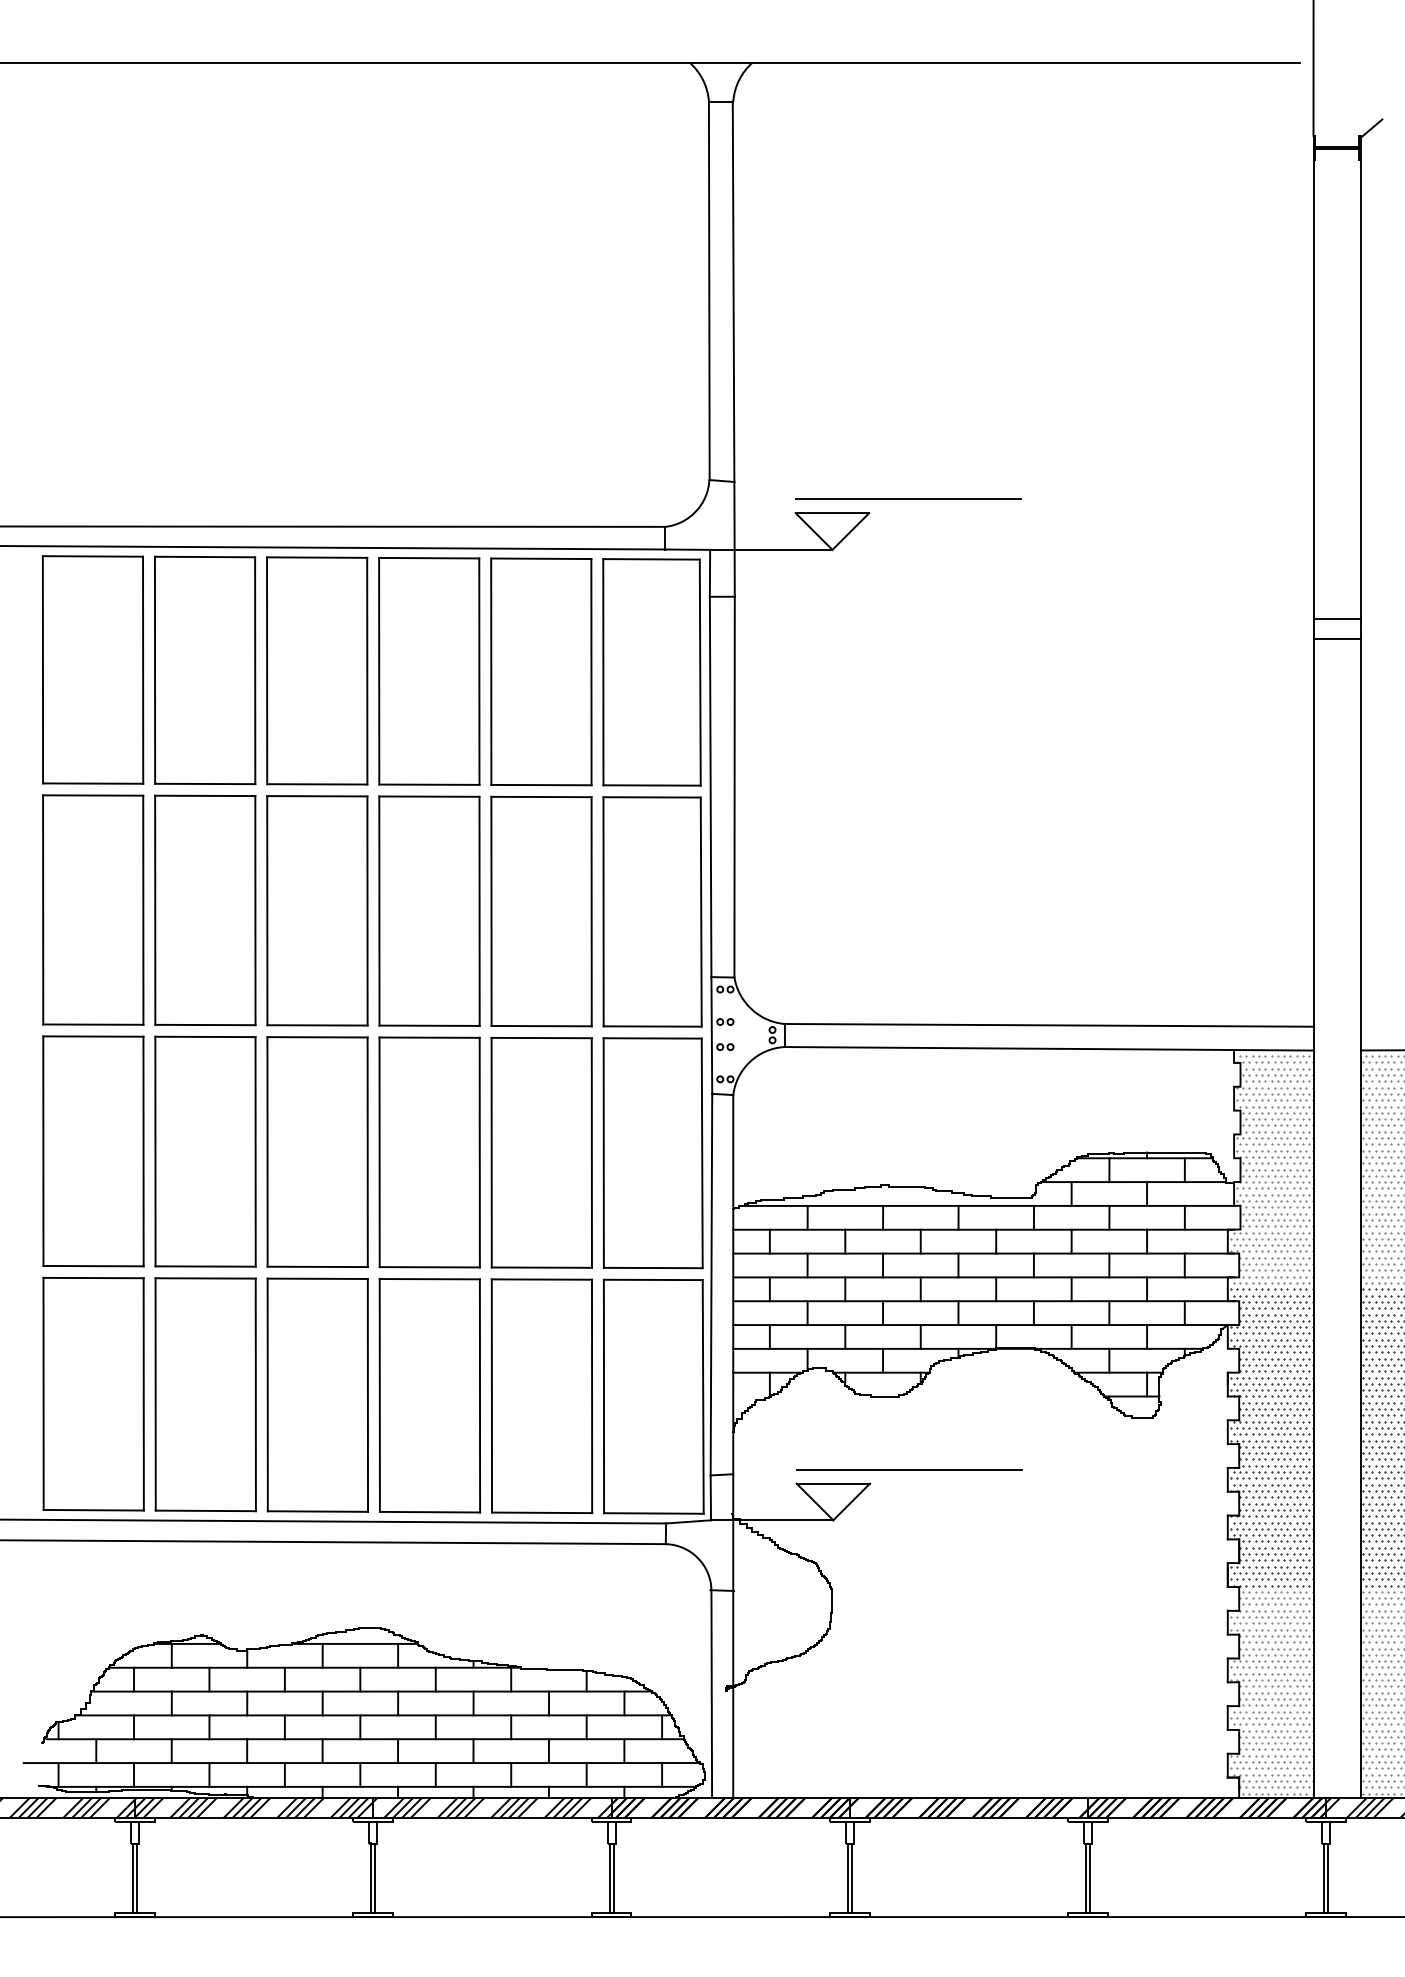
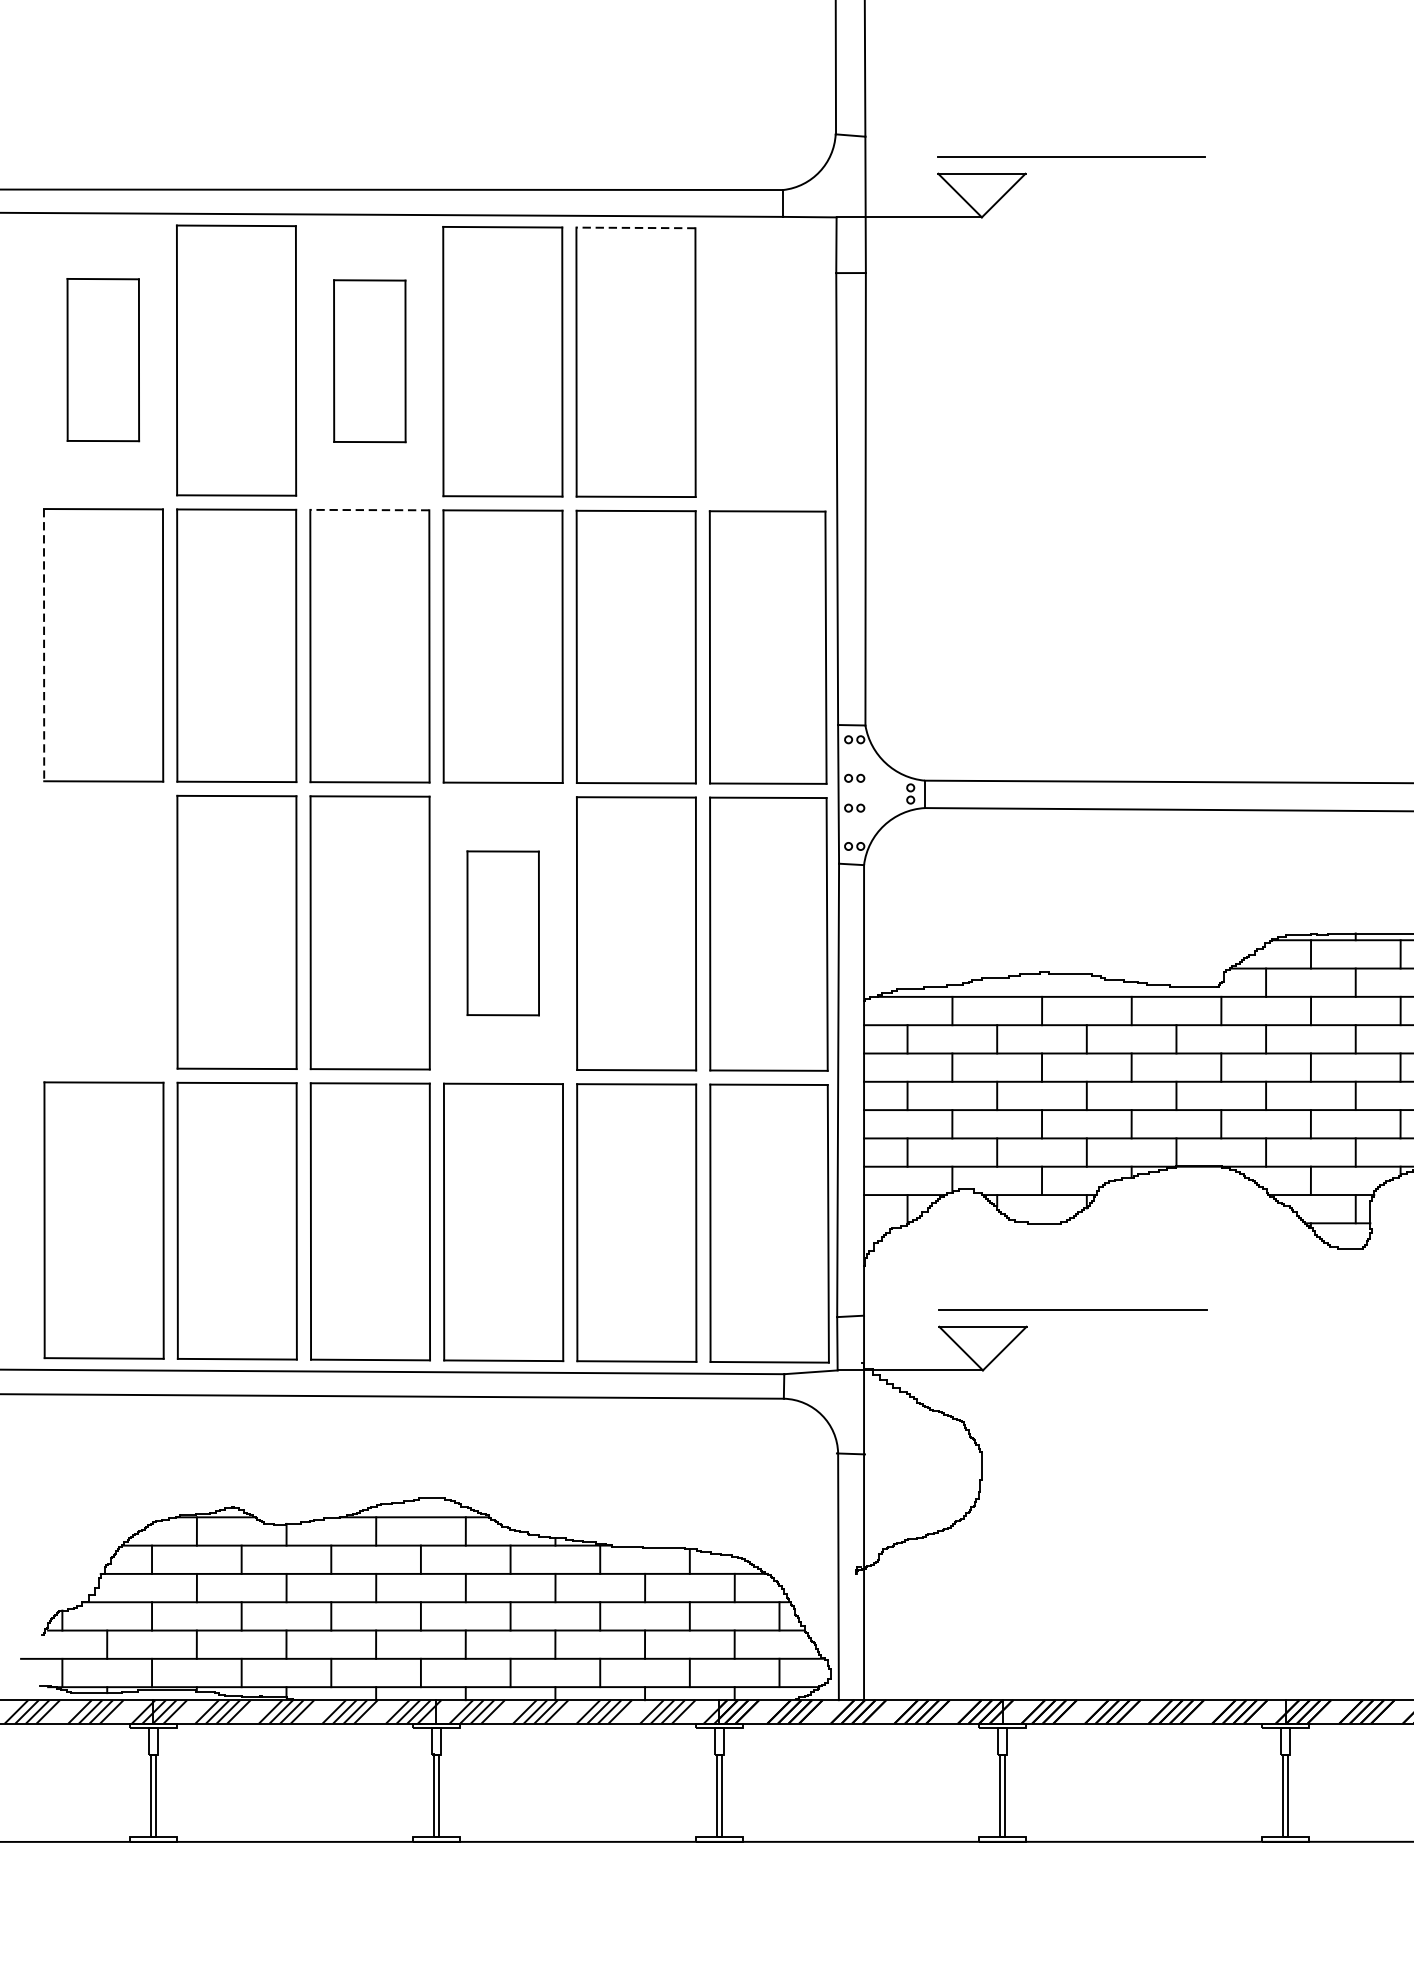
line: (540, 558) -> (635, 227), solid -> dashed
part: (92, 669) -> (102, 359), size x0.6
part: (317, 670) -> (370, 360), size x0.6
part: (651, 672) -> (766, 363), removed
line: (316, 796) -> (368, 510), solid -> dashed
line: (43, 909) -> (44, 644), solid -> dashed
part: (93, 1151) -> (103, 932), removed
part: (429, 1152) -> (503, 933), size x0.6

